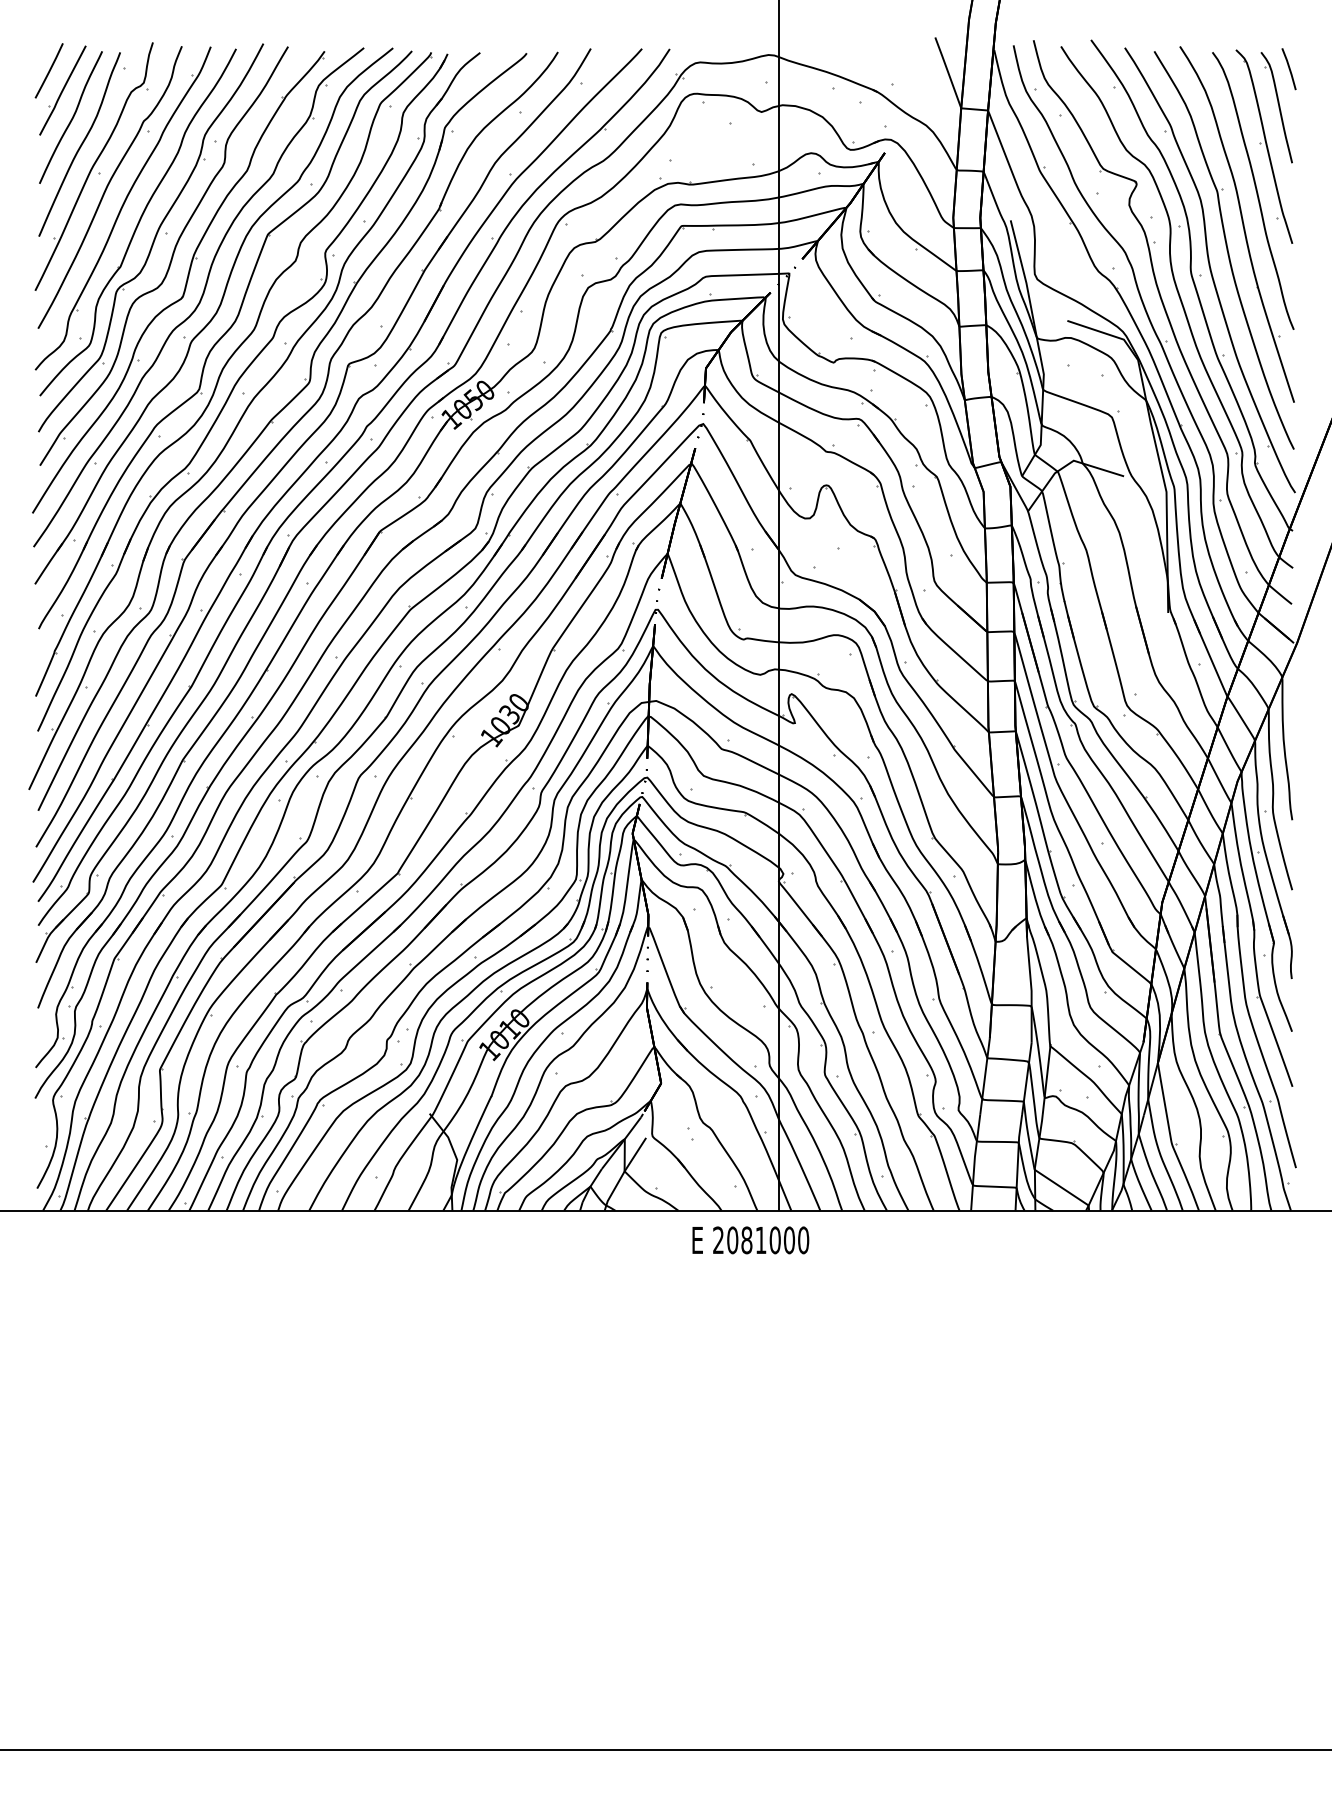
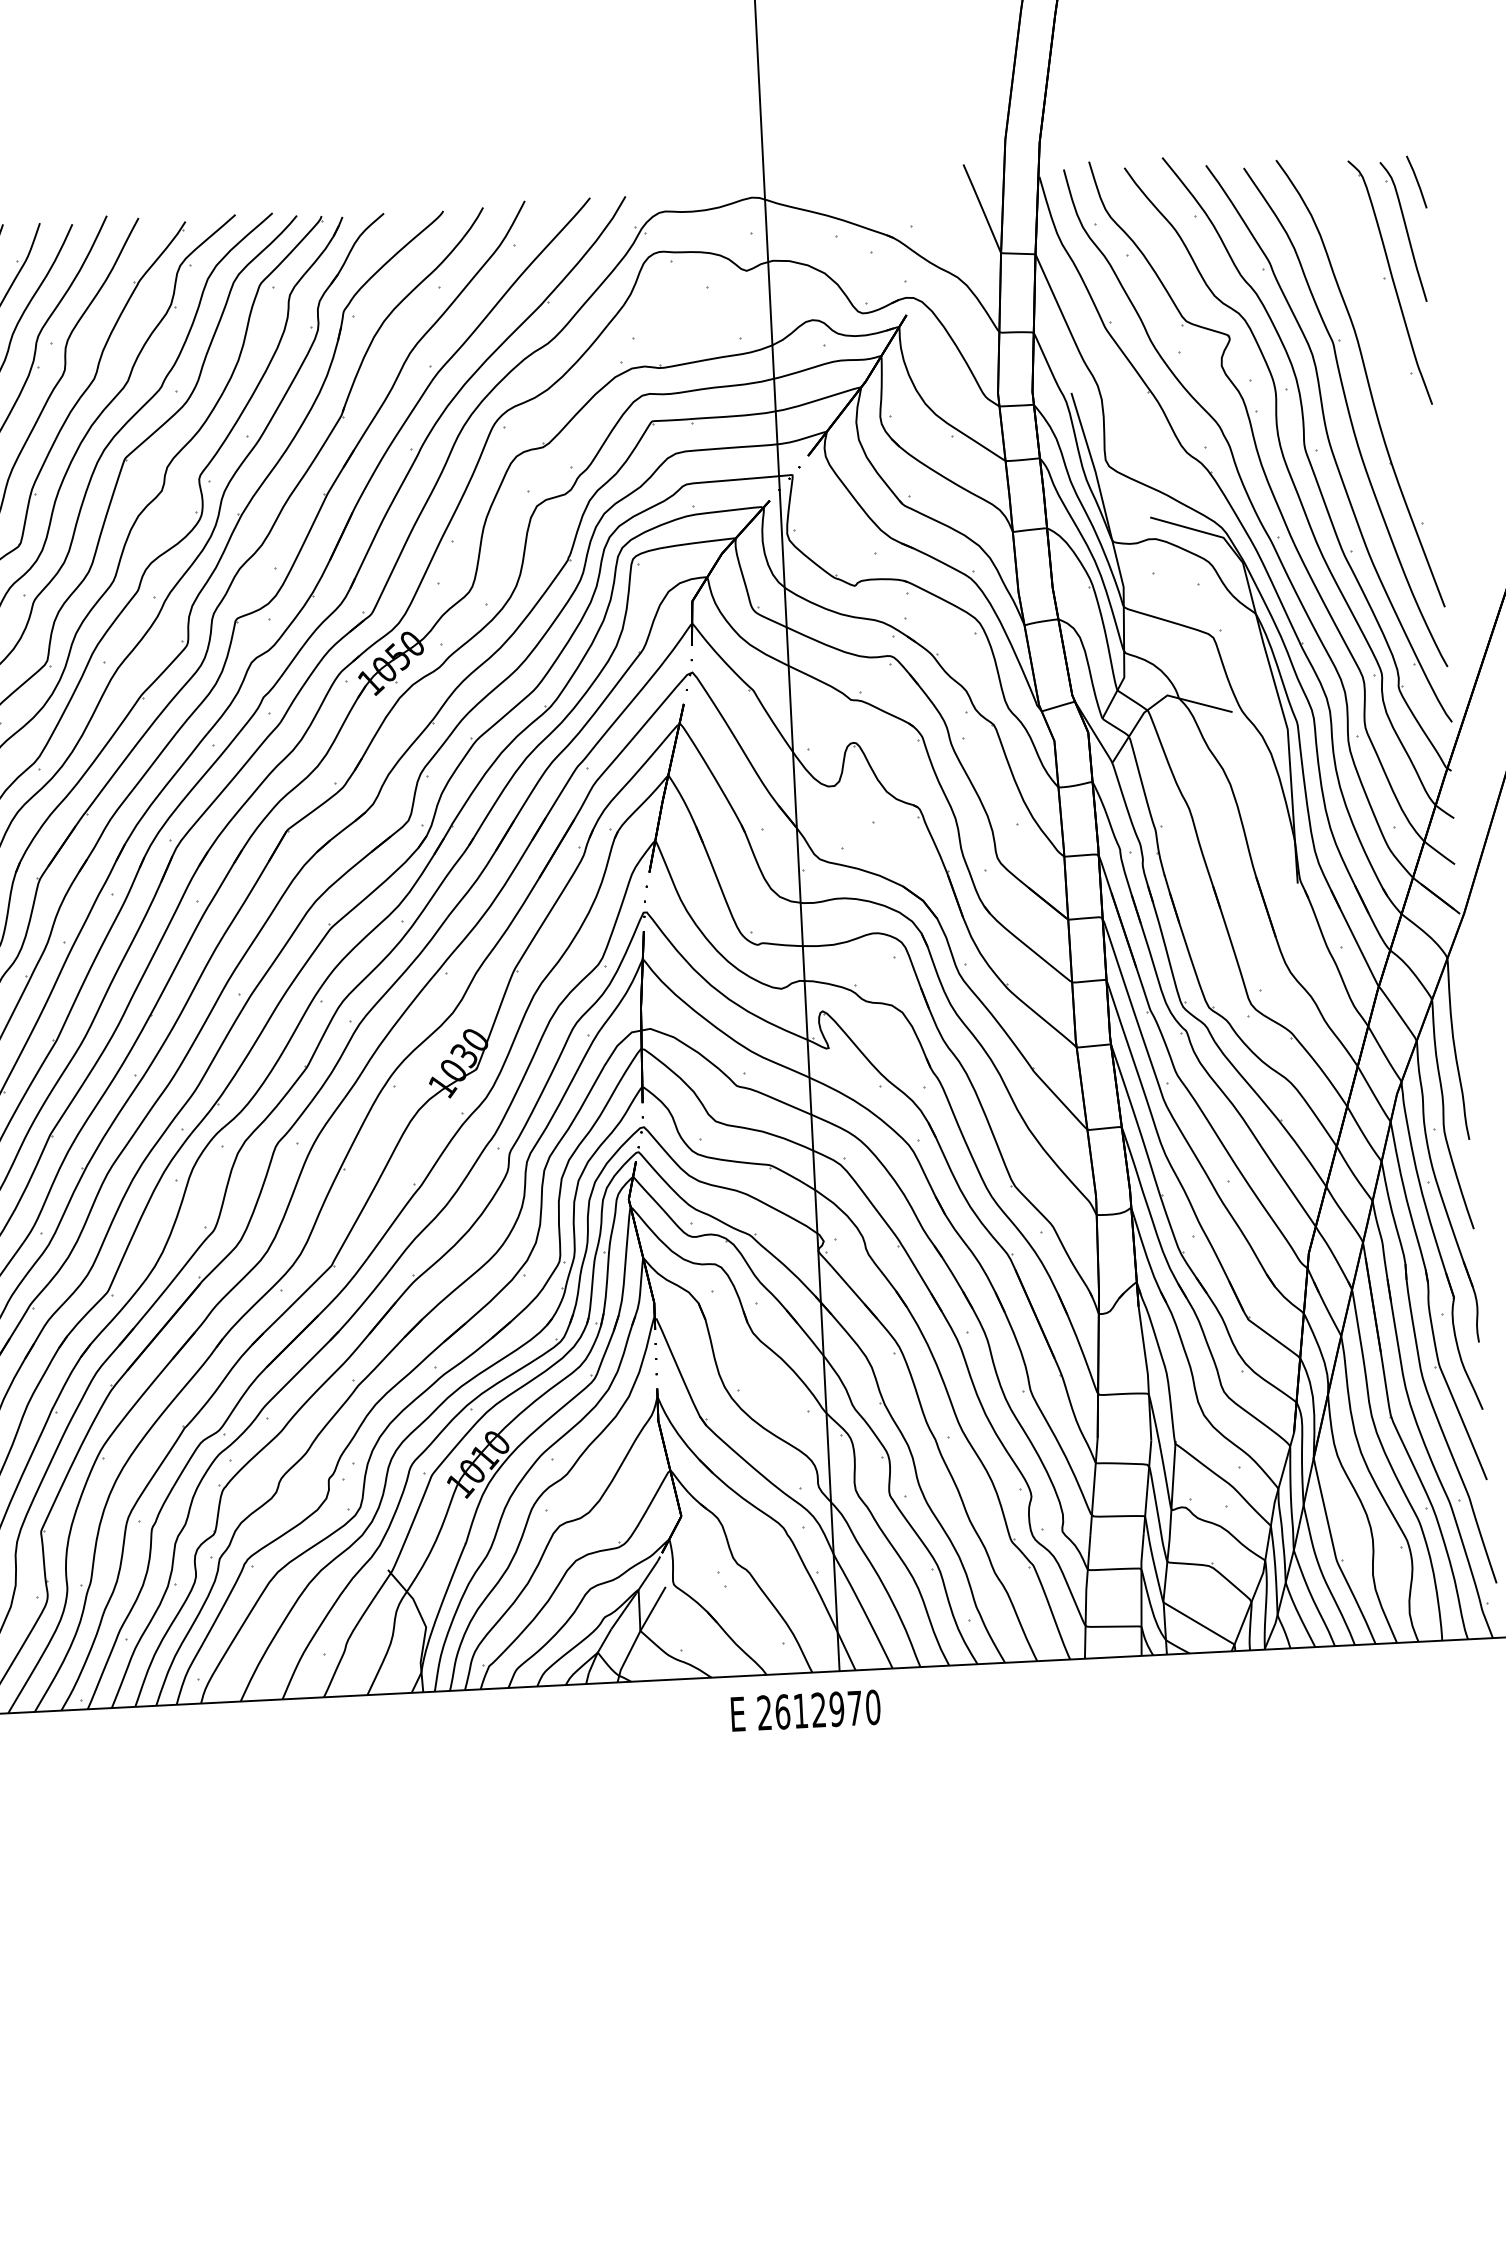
curve: (1255, 190) -> (1381, 339), removed
text: (761, 1240) -> (819, 1710), 2081000 -> 2612970

